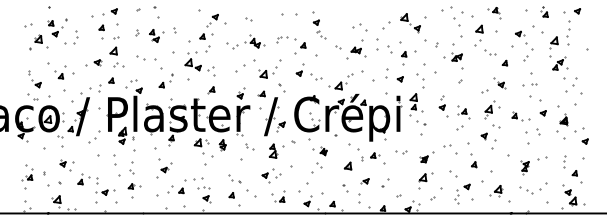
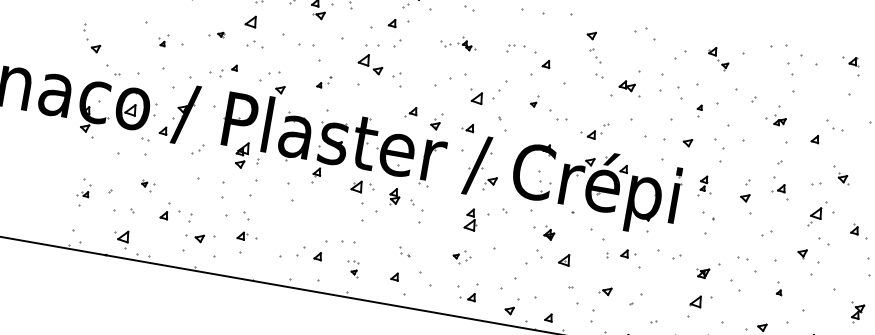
part: (410, 23) -> (718, 58), size x0.7
part: (359, 27) -> (644, 33), moved
part: (319, 29) -> (594, 46), moved
part: (478, 35) -> (820, 95), removed
part: (245, 41) -> (457, 42), size x0.6
part: (452, 52) -> (775, 115), size x0.7
part: (140, 57) -> (290, 38), size x1.6
part: (404, 58) -> (699, 111), size x0.6
part: (93, 62) -> (216, 33), size x0.6
part: (504, 62) -> (814, 137), moved
part: (299, 69) -> (534, 100), size x0.6
part: (60, 72) -> (162, 40), size x0.6
part: (386, 73) -> (667, 129), size x1.6
part: (34, 79) -> (91, 38), moved
part: (165, 80) -> (323, 80), size x0.6
part: (340, 81) -> (594, 129), size x0.7
part: (101, 84) -> (223, 69), size x0.7
part: (211, 90) -> (412, 112), moved
part: (416, 104) -> (705, 186), size x0.6
part: (463, 112) -> (780, 189), moved
part: (94, 136) -> (198, 148), size x0.6
part: (249, 146) -> (416, 204), moved
part: (401, 152) -> (669, 256), size x1.4
part: (473, 160) -> (779, 288), size x0.6
part: (66, 165) -> (147, 185), size x0.6
part: (347, 165) -> (563, 258), moved
part: (131, 167) -> (247, 206), size x1.4
part: (164, 170) -> (297, 220), removed
part: (453, 173) -> (736, 285), moved
part: (271, 175) -> (462, 256), size x0.6
part: (27, 176) -> (83, 192), size x0.7
part: (234, 178) -> (403, 251), size x0.6
part: (345, 188) -> (573, 296), size x1.6
part: (204, 194) -> (353, 268), size x0.6

